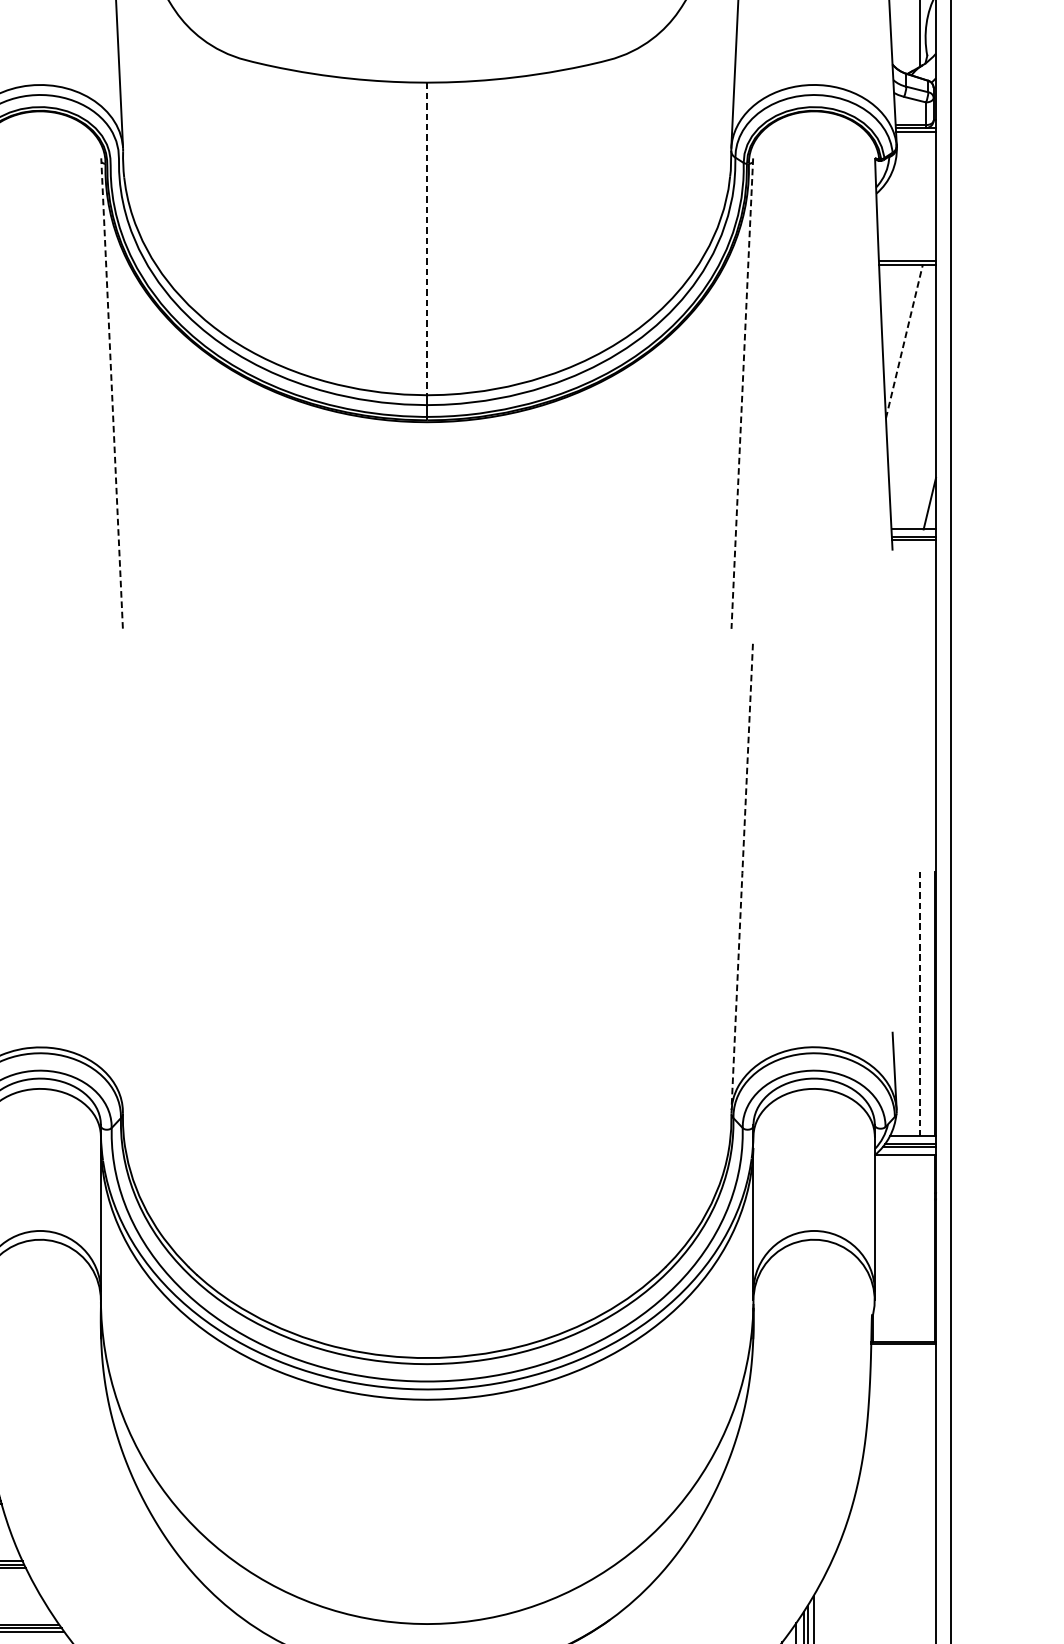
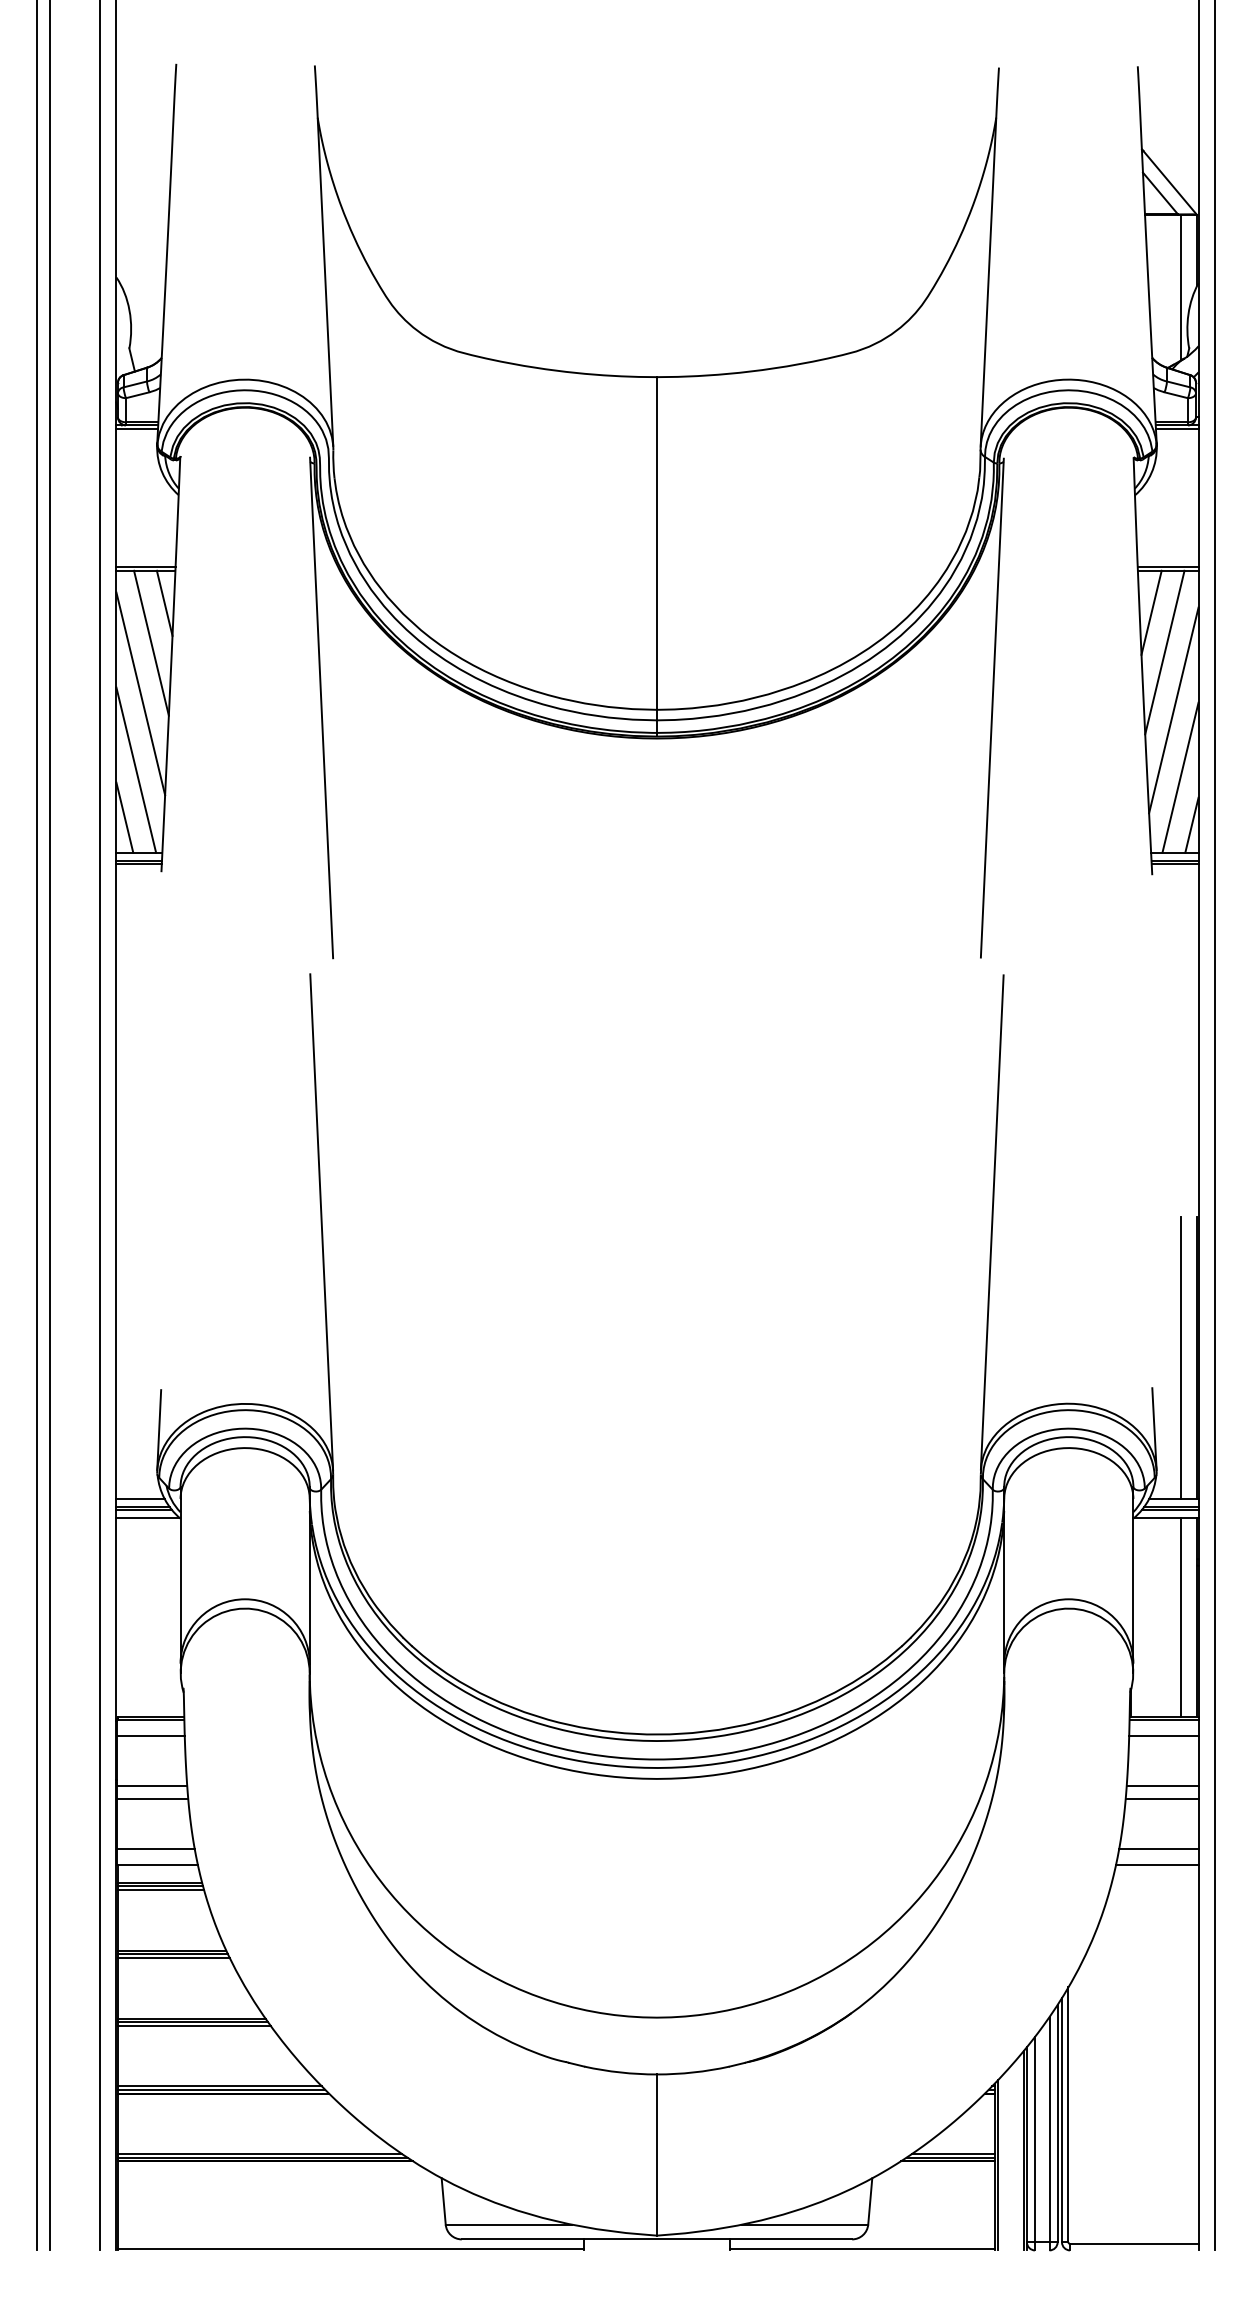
line: (426, 238) -> (656, 543), dashed -> solid
line: (891, 303) -> (1151, 612), added
line: (904, 341) -> (1164, 652), dashed -> solid
line: (111, 393) -> (321, 707), dashed -> solid
line: (742, 393) -> (992, 707), dashed -> solid
line: (912, 395) -> (1173, 710), added
line: (919, 458) -> (1180, 777), added
line: (111, 876) -> (321, 1222), added
line: (742, 876) -> (992, 1221), dashed -> solid
line: (920, 1003) -> (1181, 1357), dashed -> solid
line: (920, 1248) -> (1181, 1617), added
line: (903, 1358) -> (1163, 1735), added
line: (902, 1406) -> (1162, 1786), added
line: (901, 1418) -> (1161, 1798), added
line: (898, 1466) -> (1158, 1849), added
line: (897, 1481) -> (1157, 1865), added

